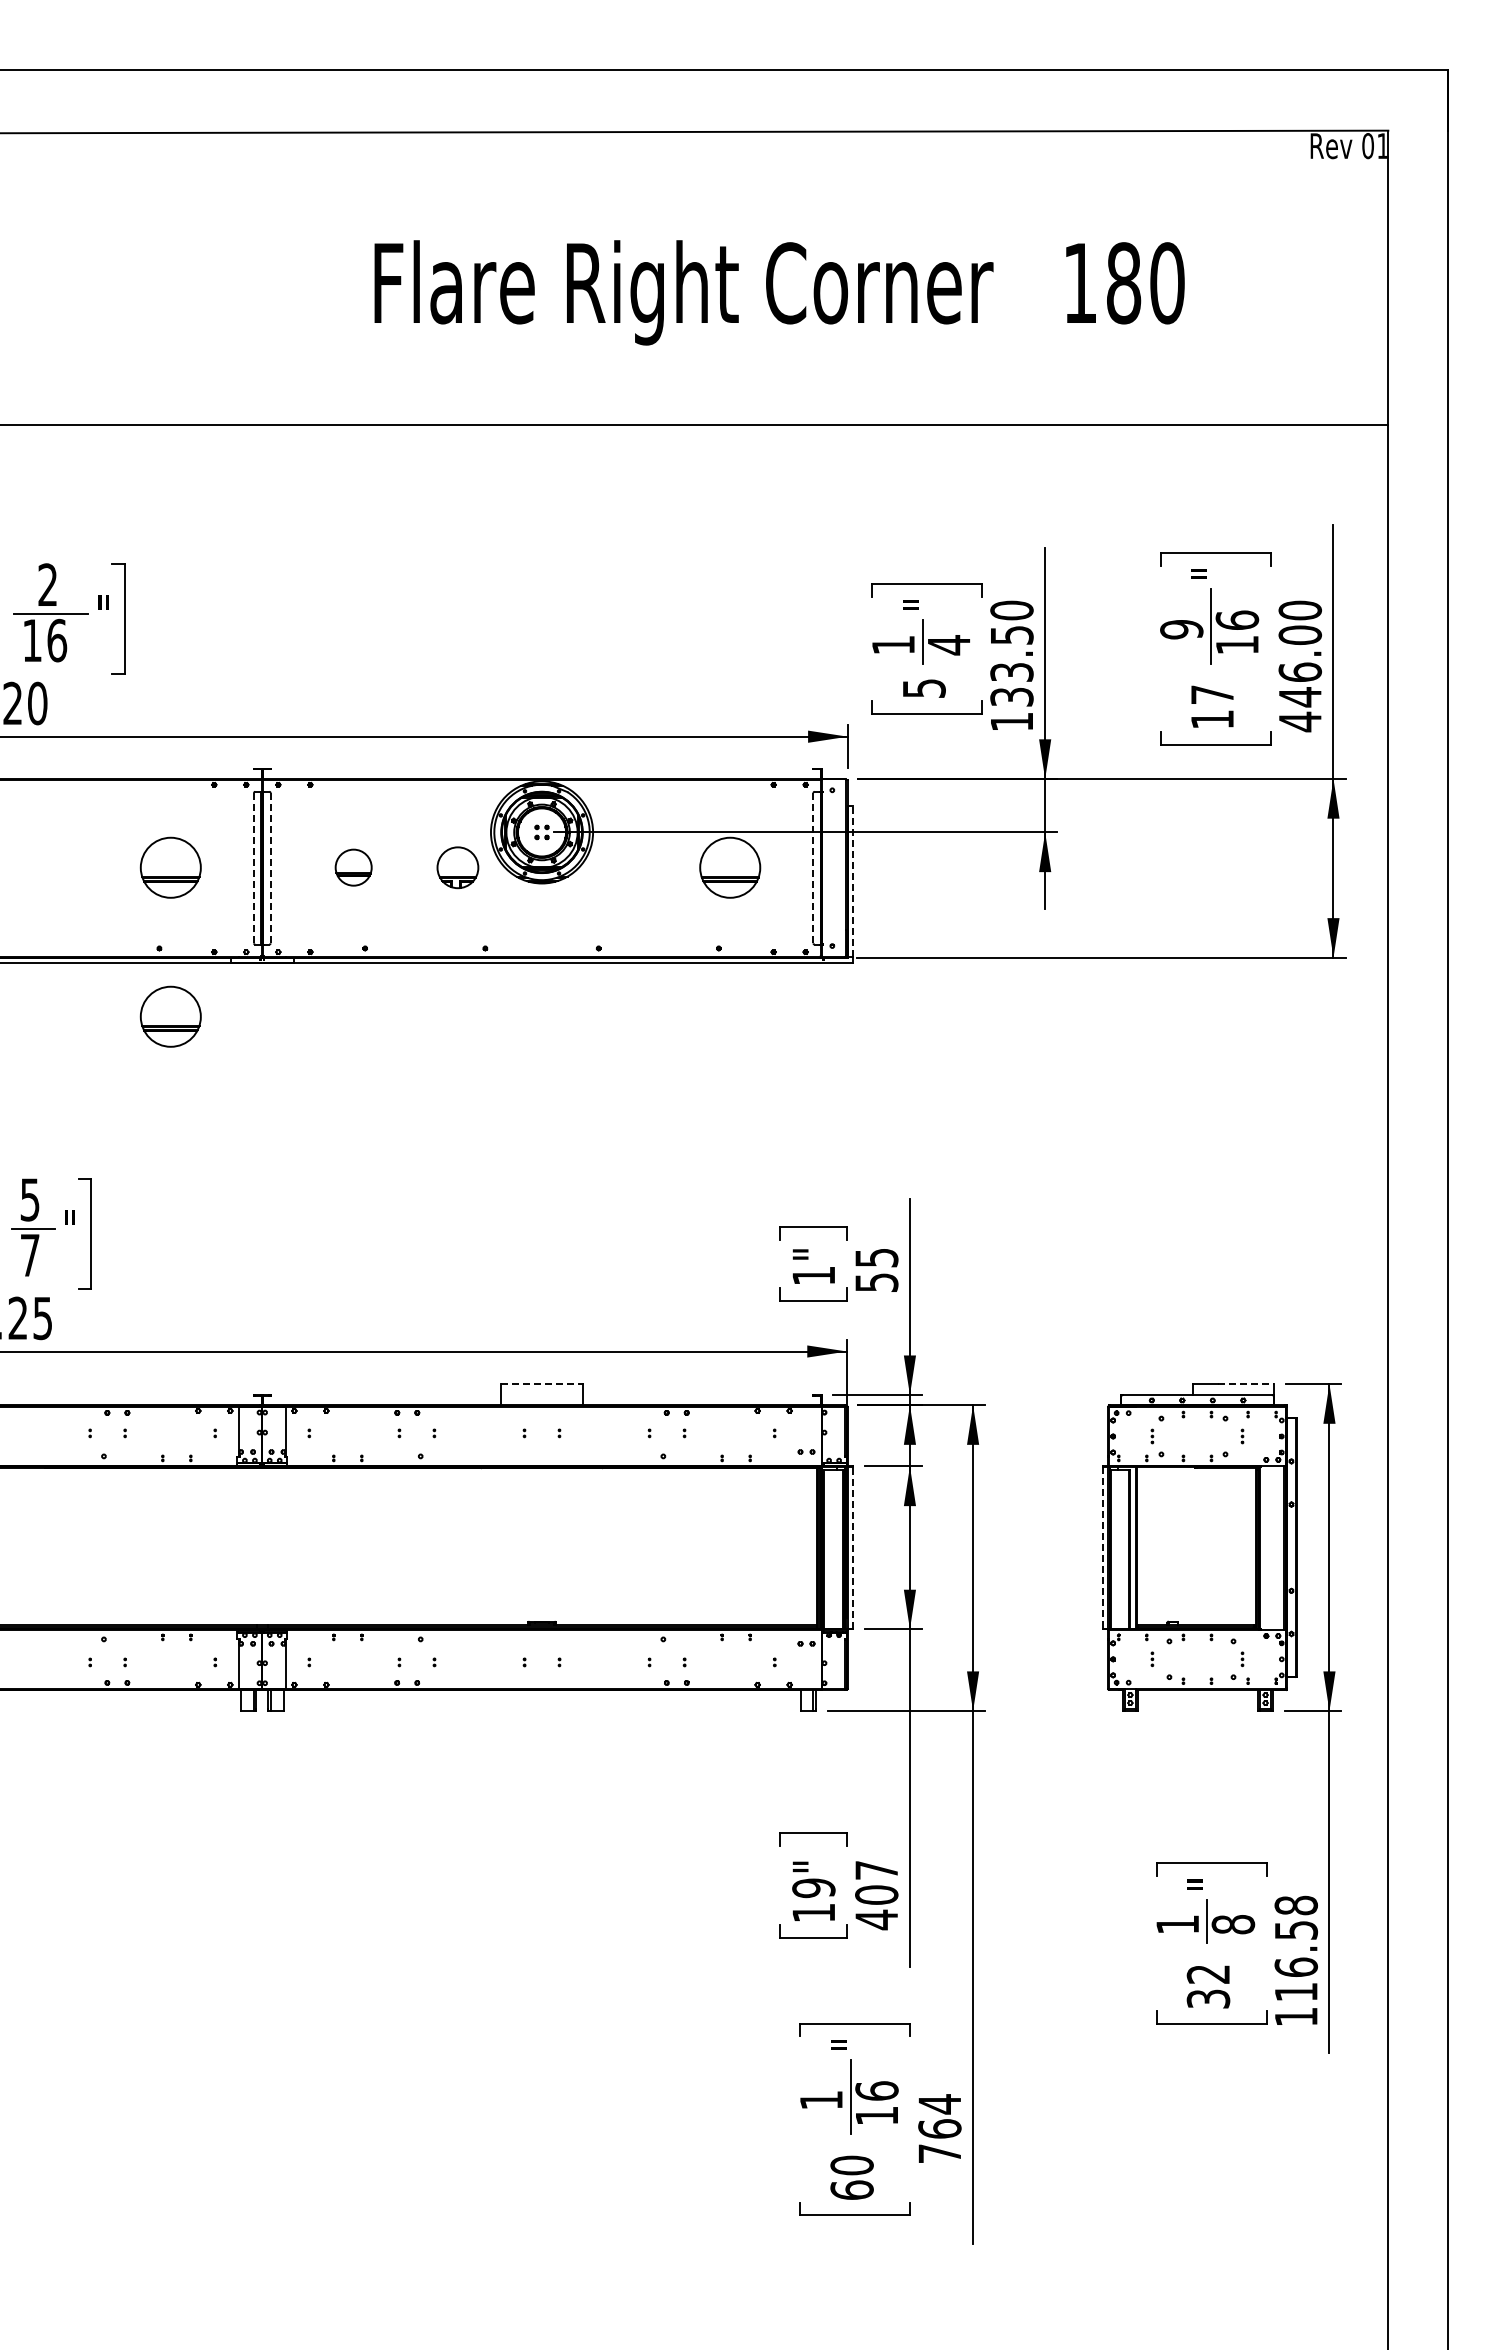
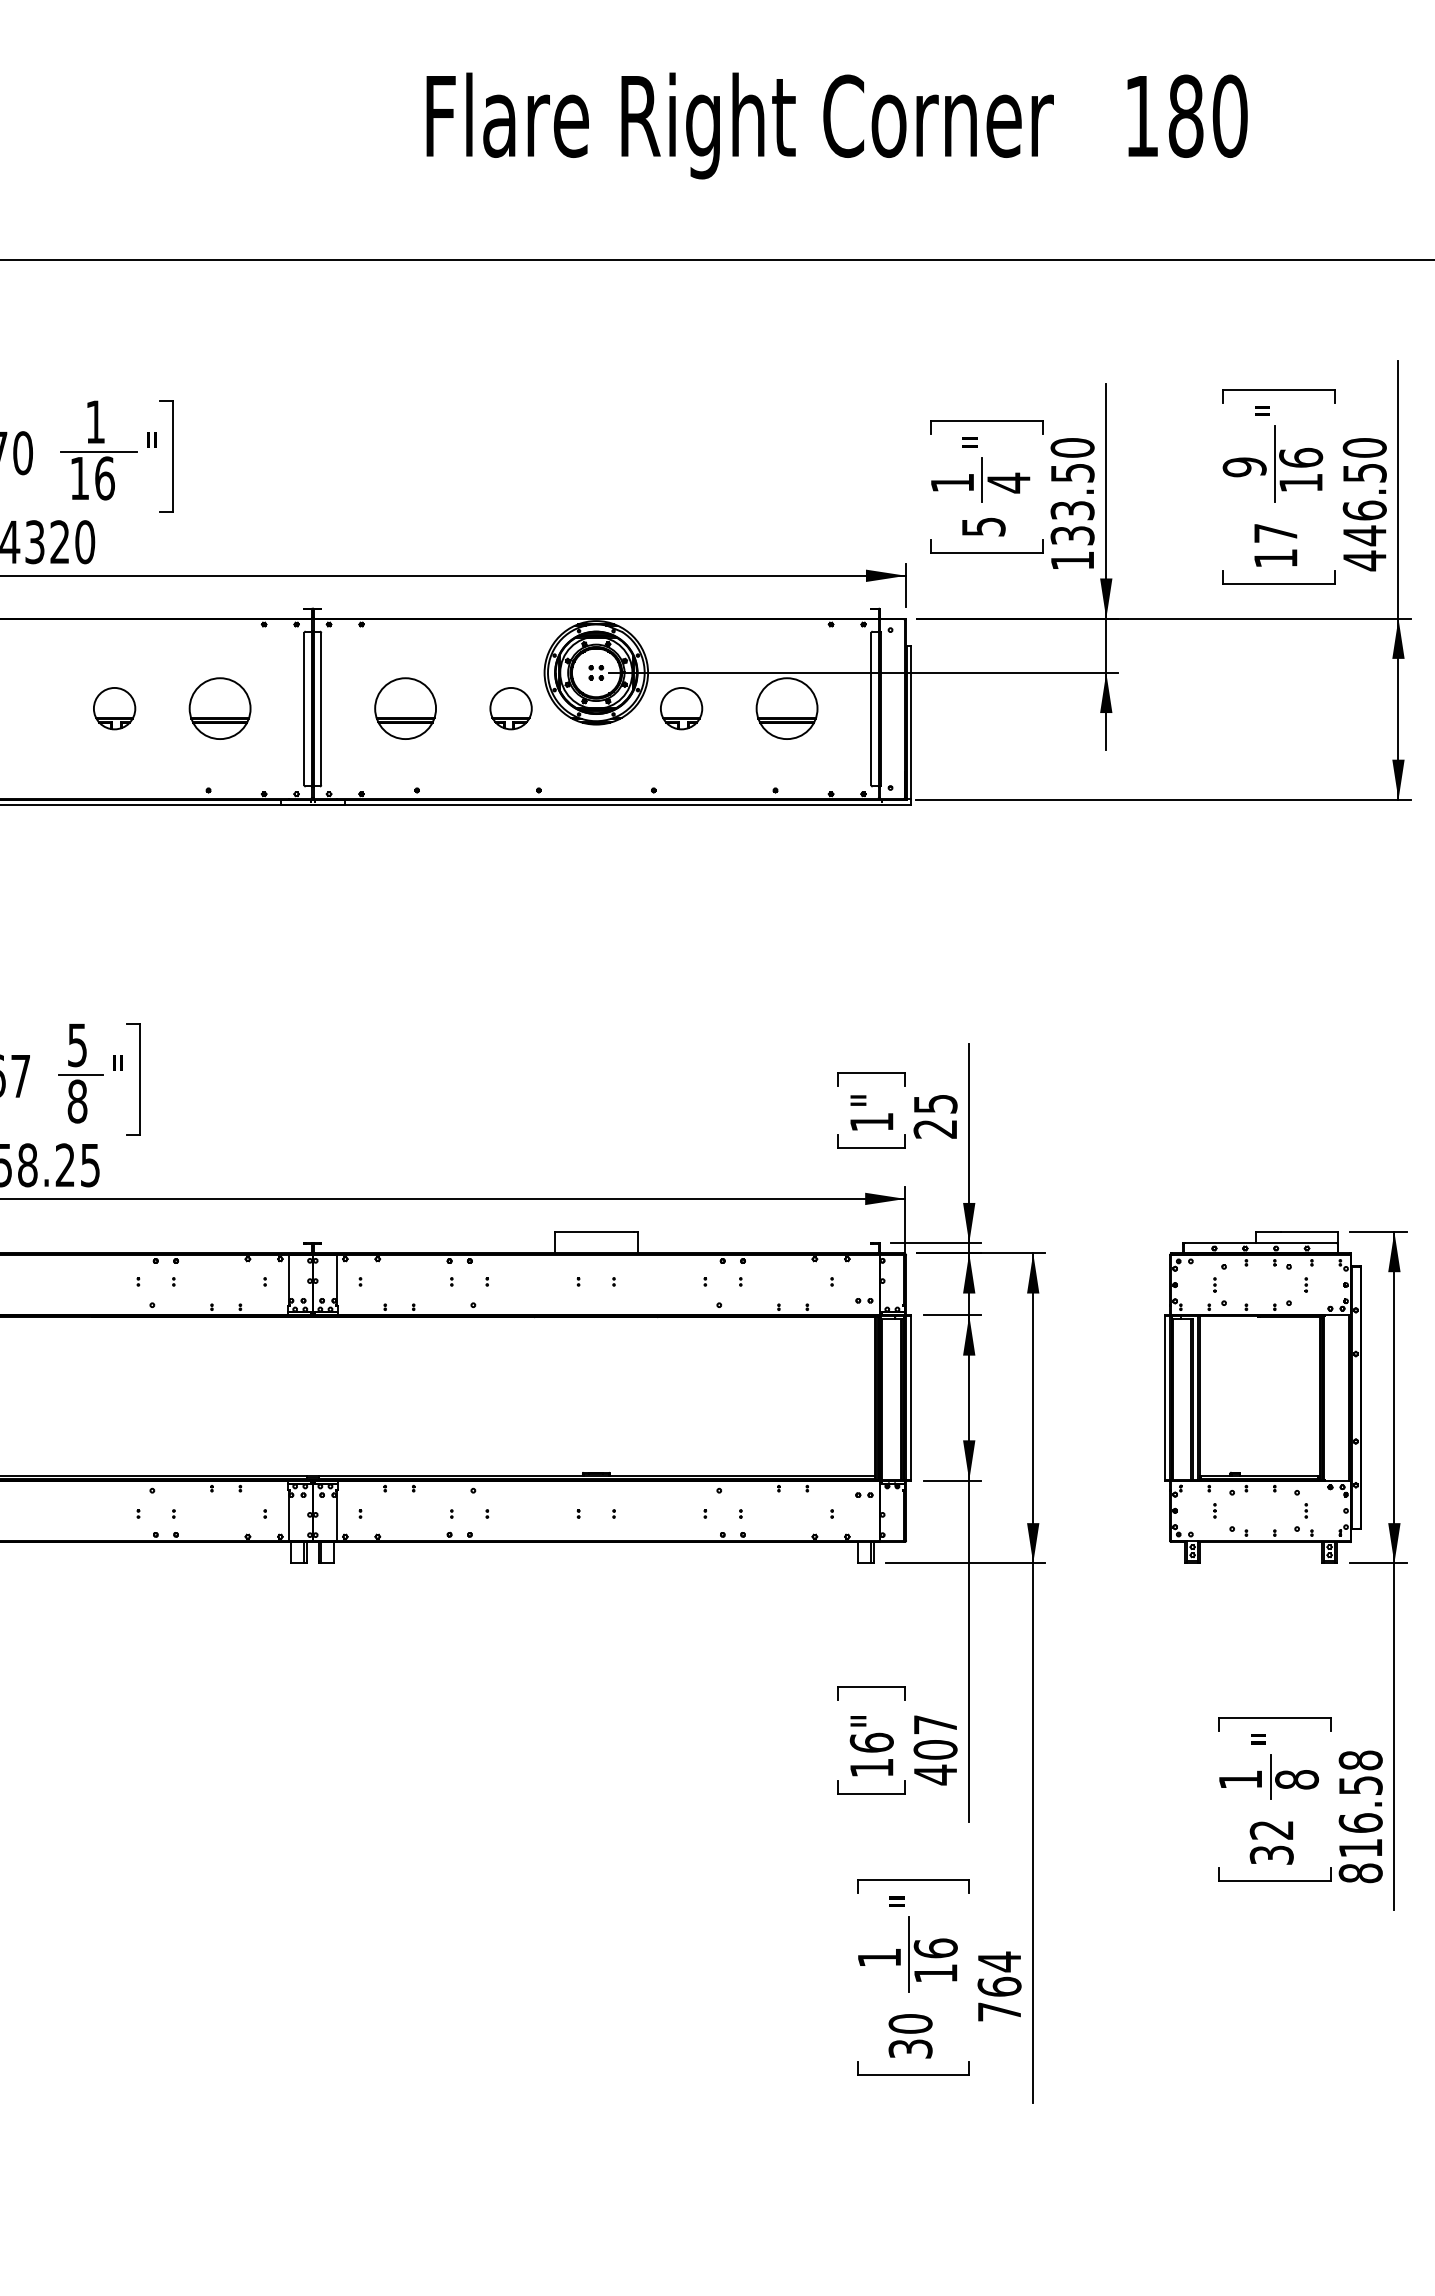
text: (47, 584) -> (95, 421), 2 -> 1
text: (1300, 634) -> (1365, 472), 446.00 -> 446.50
part: (66, 867) -> (114, 708), added
line: (254, 867) -> (304, 708), dashed -> solid
part: (353, 867) -> (405, 708), size x1.67
part: (625, 867) -> (680, 708), added
line: (813, 867) -> (871, 708), dashed -> solid
line: (270, 868) -> (321, 709), dashed -> solid
line: (852, 881) -> (910, 722), dashed -> solid
part: (170, 1016) -> (219, 859), removed
text: (29, 1255) -> (76, 1101), 7 -> 8
text: (876, 1282) -> (935, 1128), 55 -> 25
line: (540, 1384) -> (594, 1232), dashed -> solid
line: (1246, 1384) -> (1310, 1232), dashed -> solid
line: (852, 1547) -> (910, 1397), dashed -> solid
line: (1102, 1547) -> (1164, 1397), dashed -> solid
text: (813, 1888) -> (871, 1743), 19" -> 16"
text: (1295, 2016) -> (1359, 1872), 116.58 -> 816.58
text: (851, 2189) -> (909, 2048), 60 -> 30

